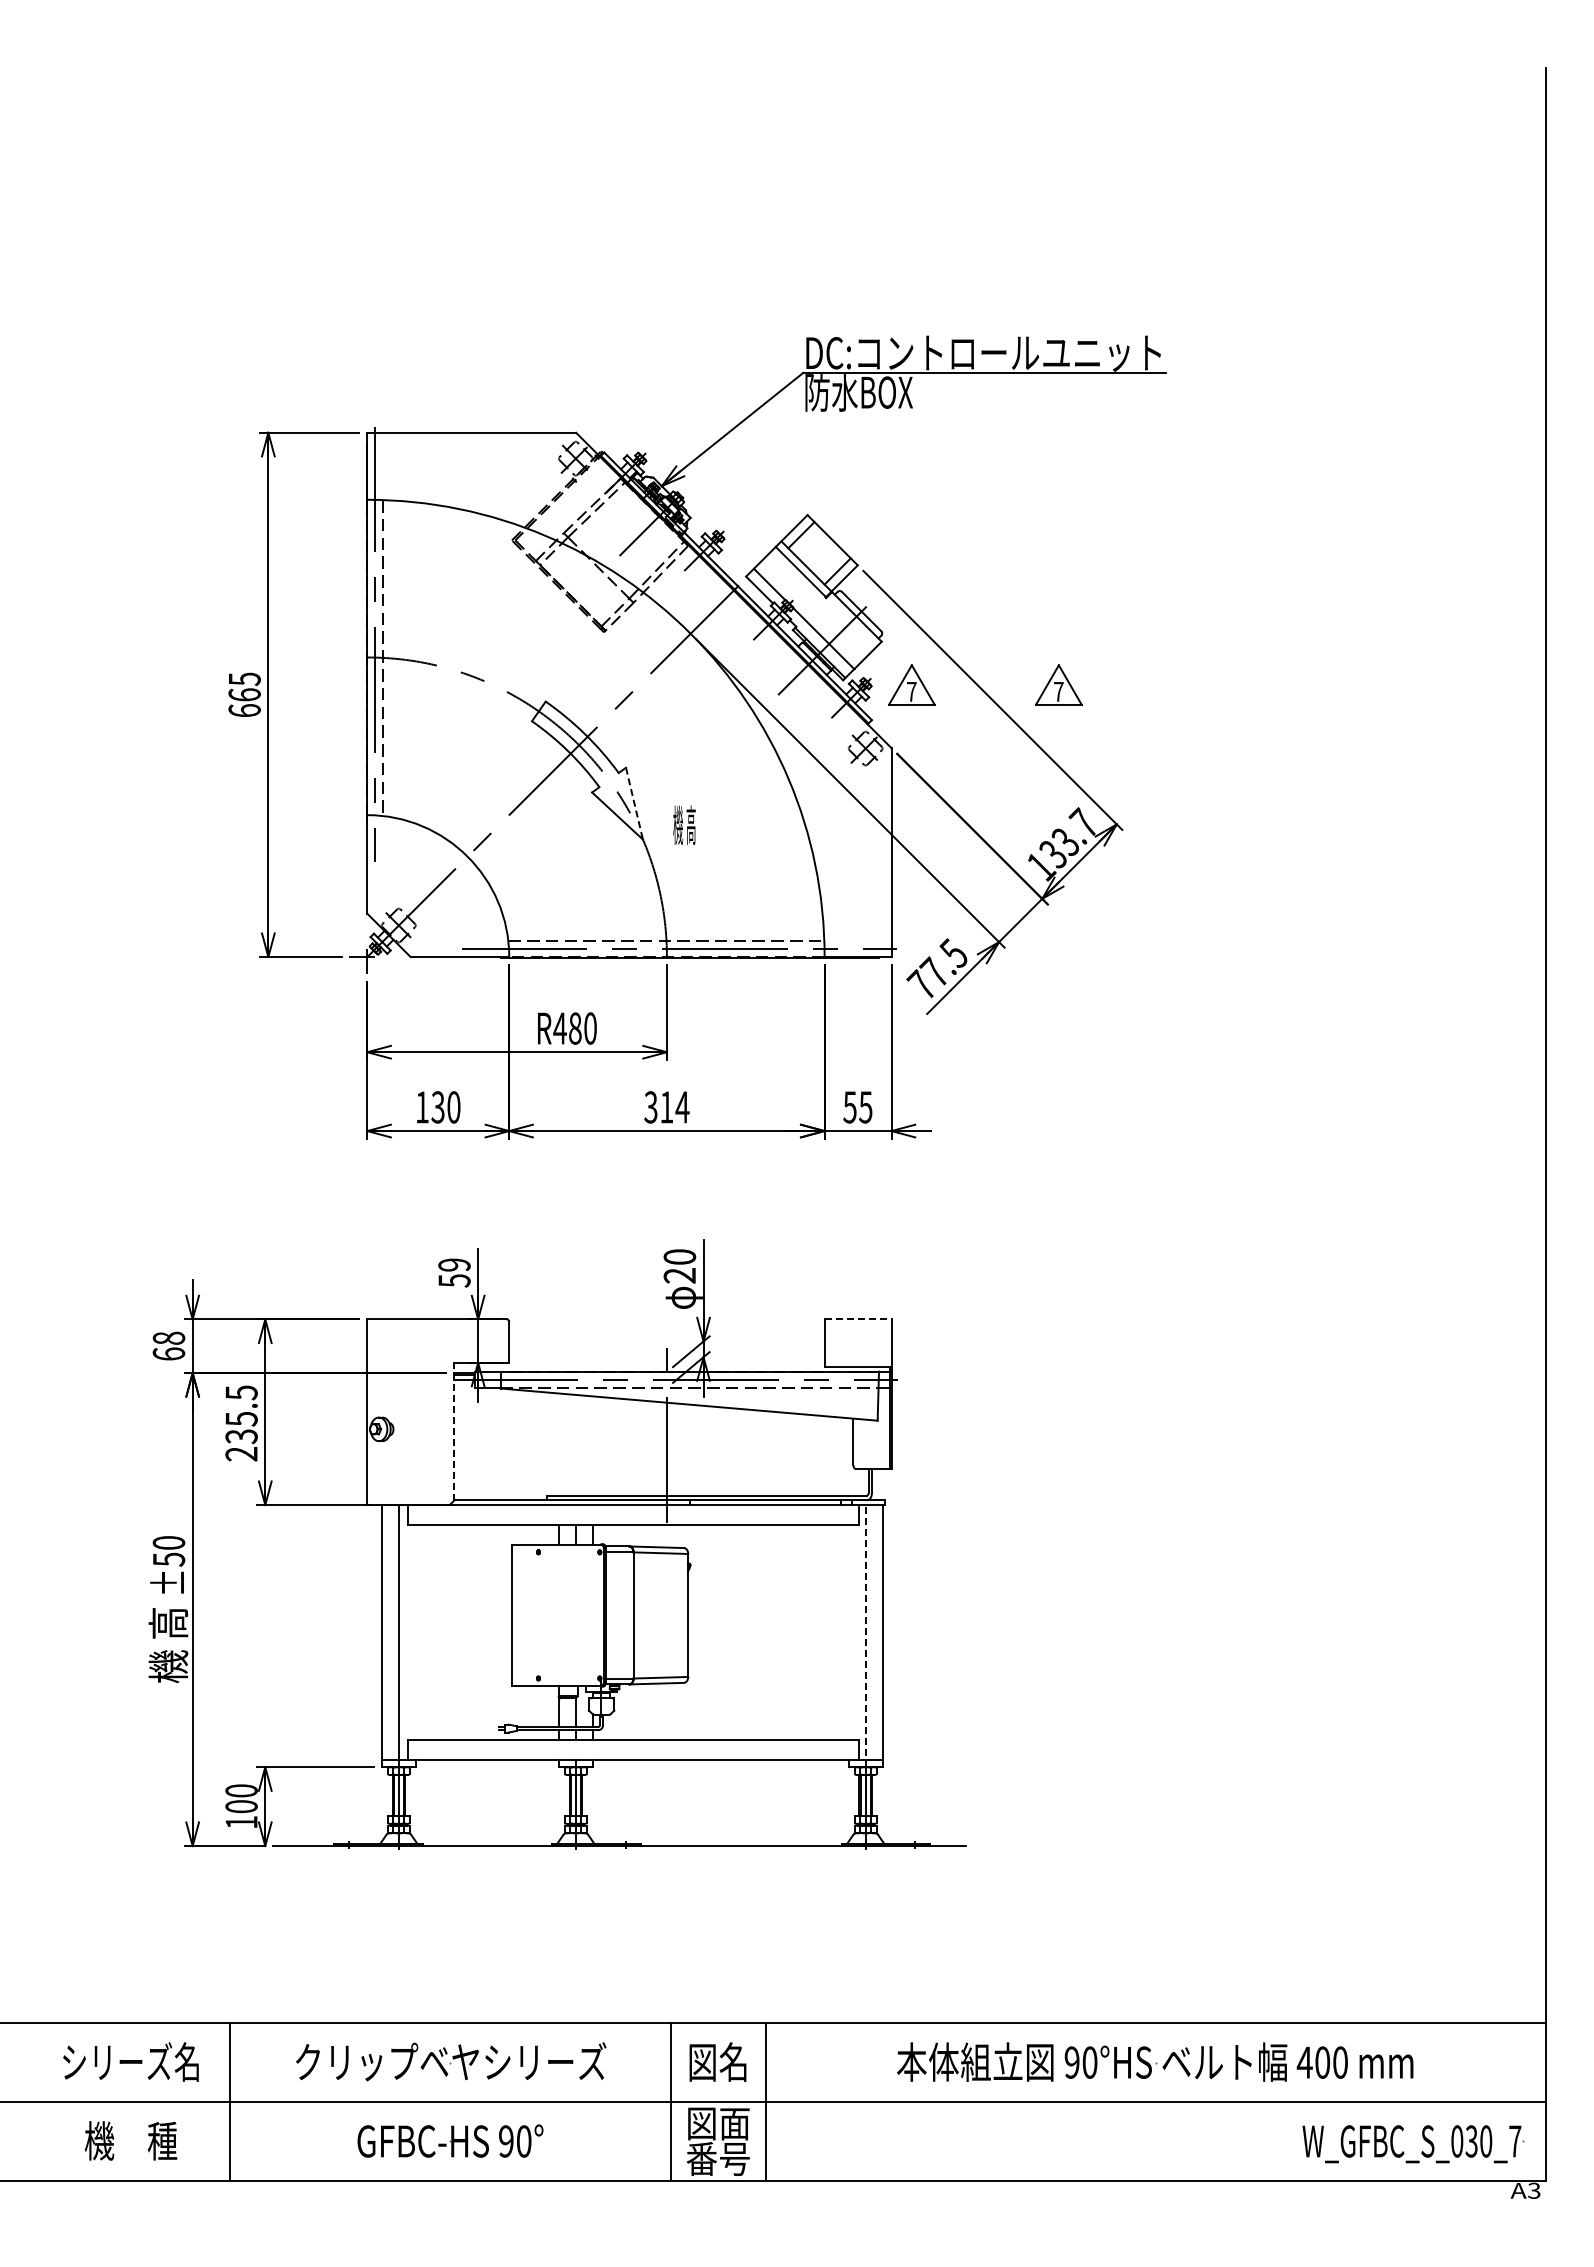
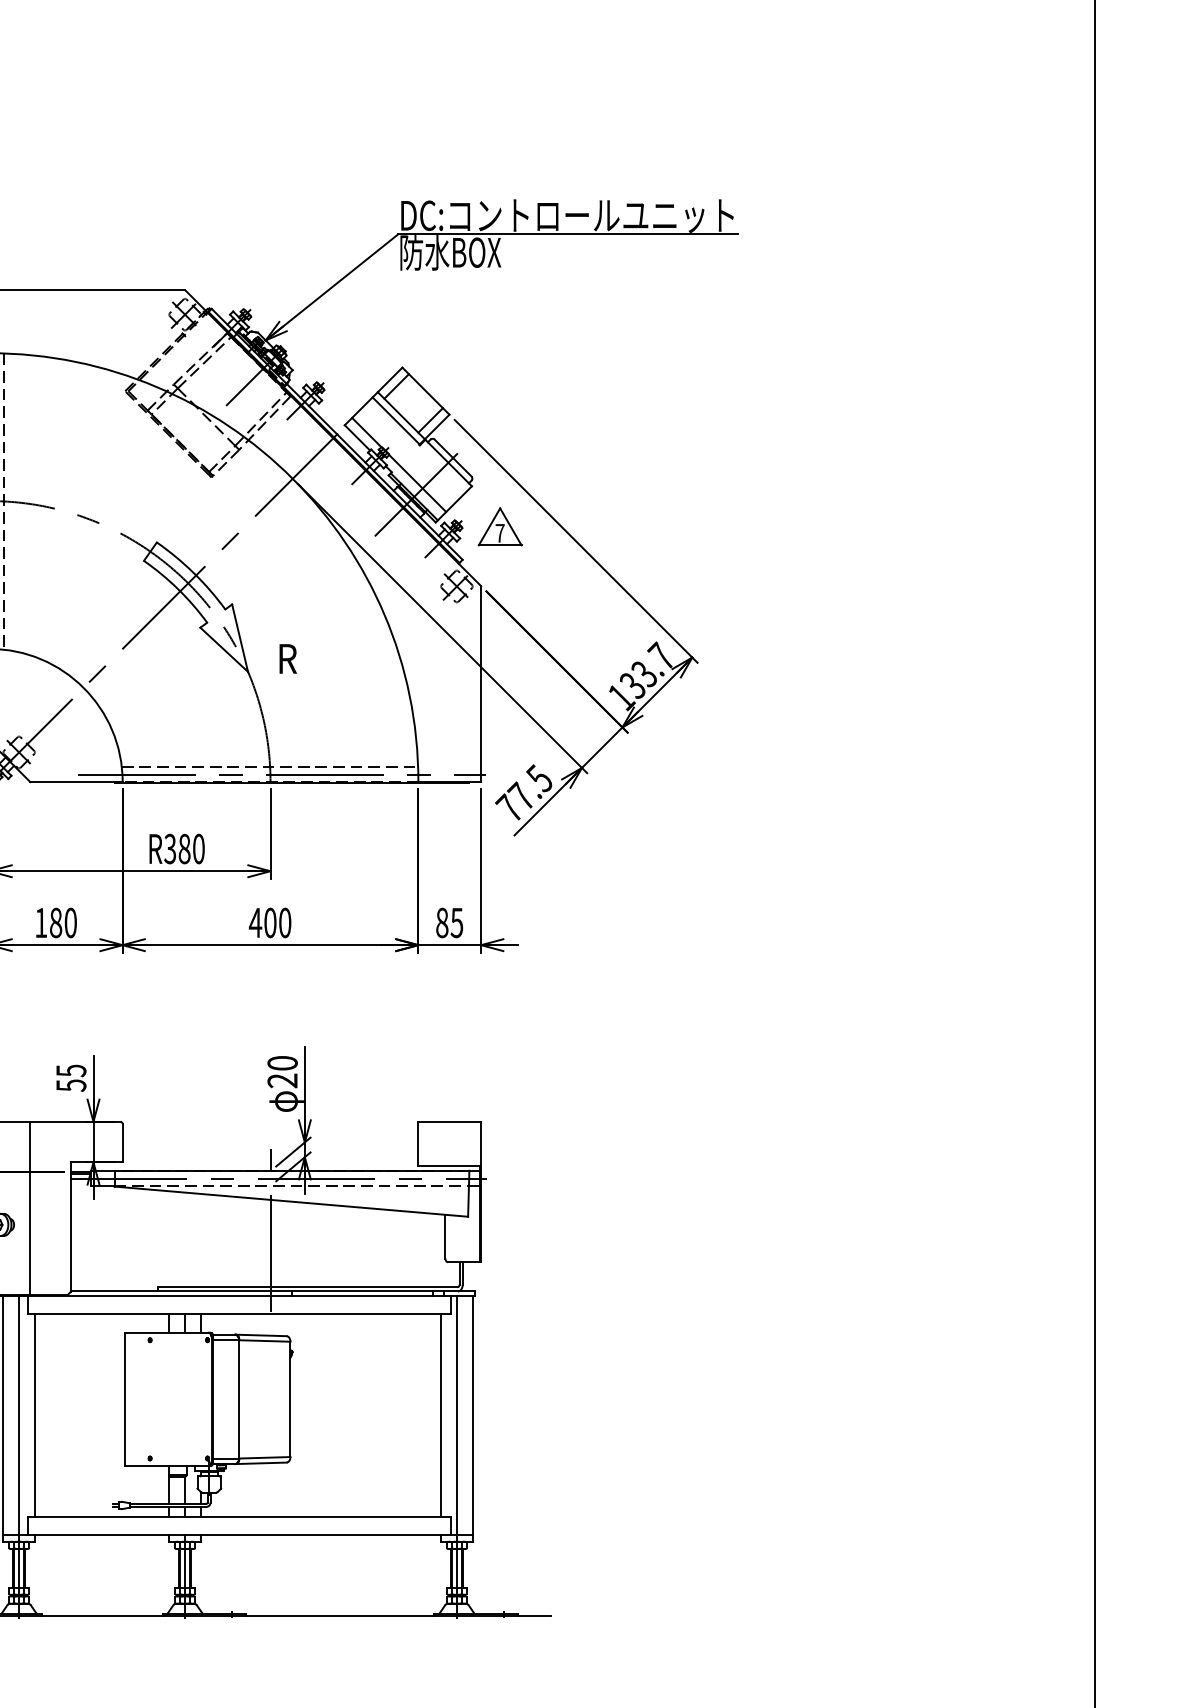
part: (1058, 684) -> (637, 526), removed
line: (634, 803) -> (240, 638), dashed -> solid
text: (684, 824) -> (286, 657), 機 高 -> R
text: (559, 1028) -> (169, 848), R480 -> R380
text: (437, 1107) -> (55, 923), 130 -> 180
text: (666, 1107) -> (270, 923), 314 -> 400
text: (849, 1107) -> (441, 923), 55 -> 85
text: (454, 1264) -> (71, 1070), 59 -> 55
line: (858, 1319) -> (450, 1121), dashed -> solid
line: (410, 1411) -> (30, 1208), added
line: (454, 1431) -> (71, 1226), dashed -> solid
line: (415, 1632) -> (34, 1415), added
line: (848, 1632) -> (440, 1415), added
line: (865, 1635) -> (456, 1418), dashed -> solid

